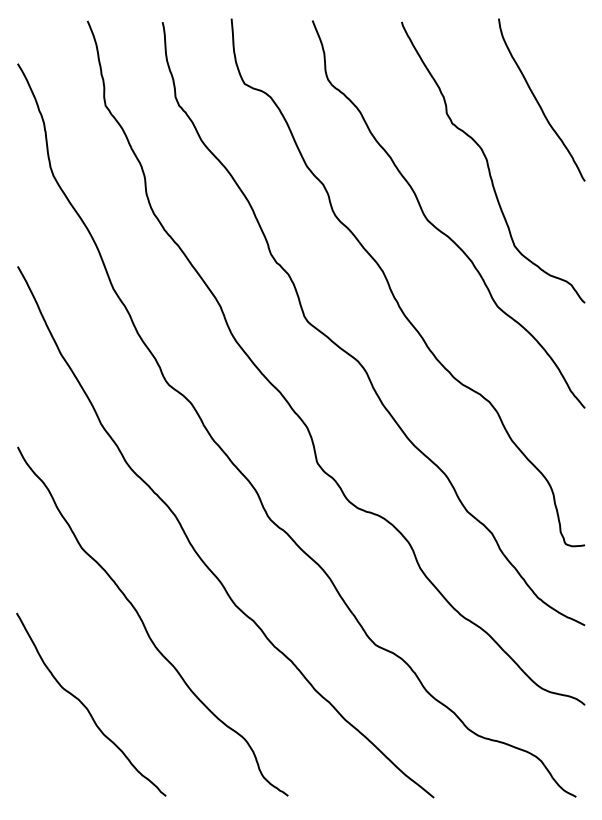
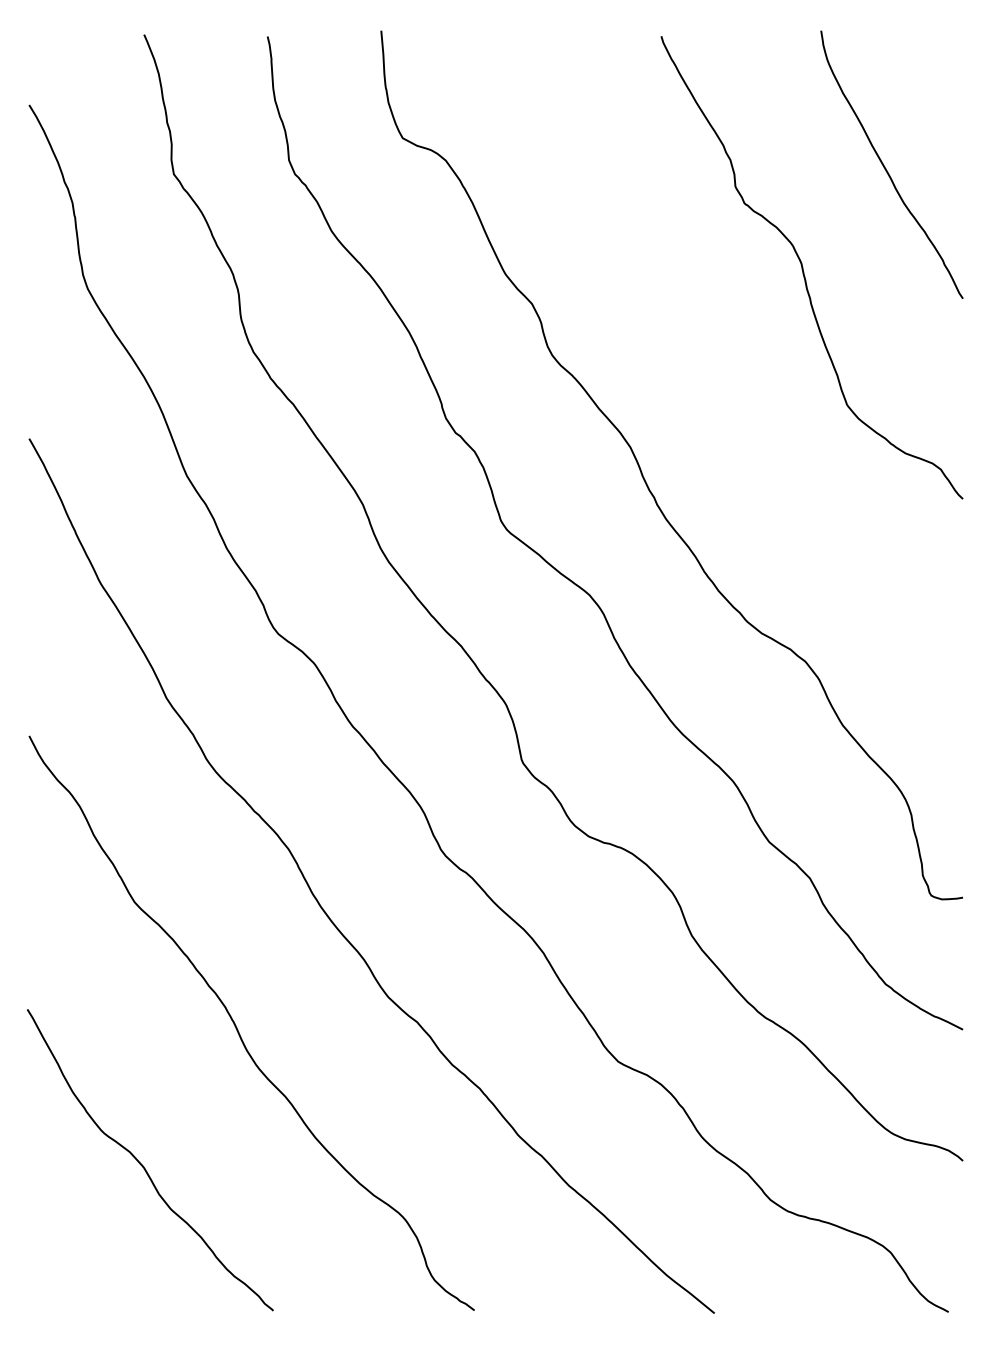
curve: (437, 227) -> (720, 374), removed

